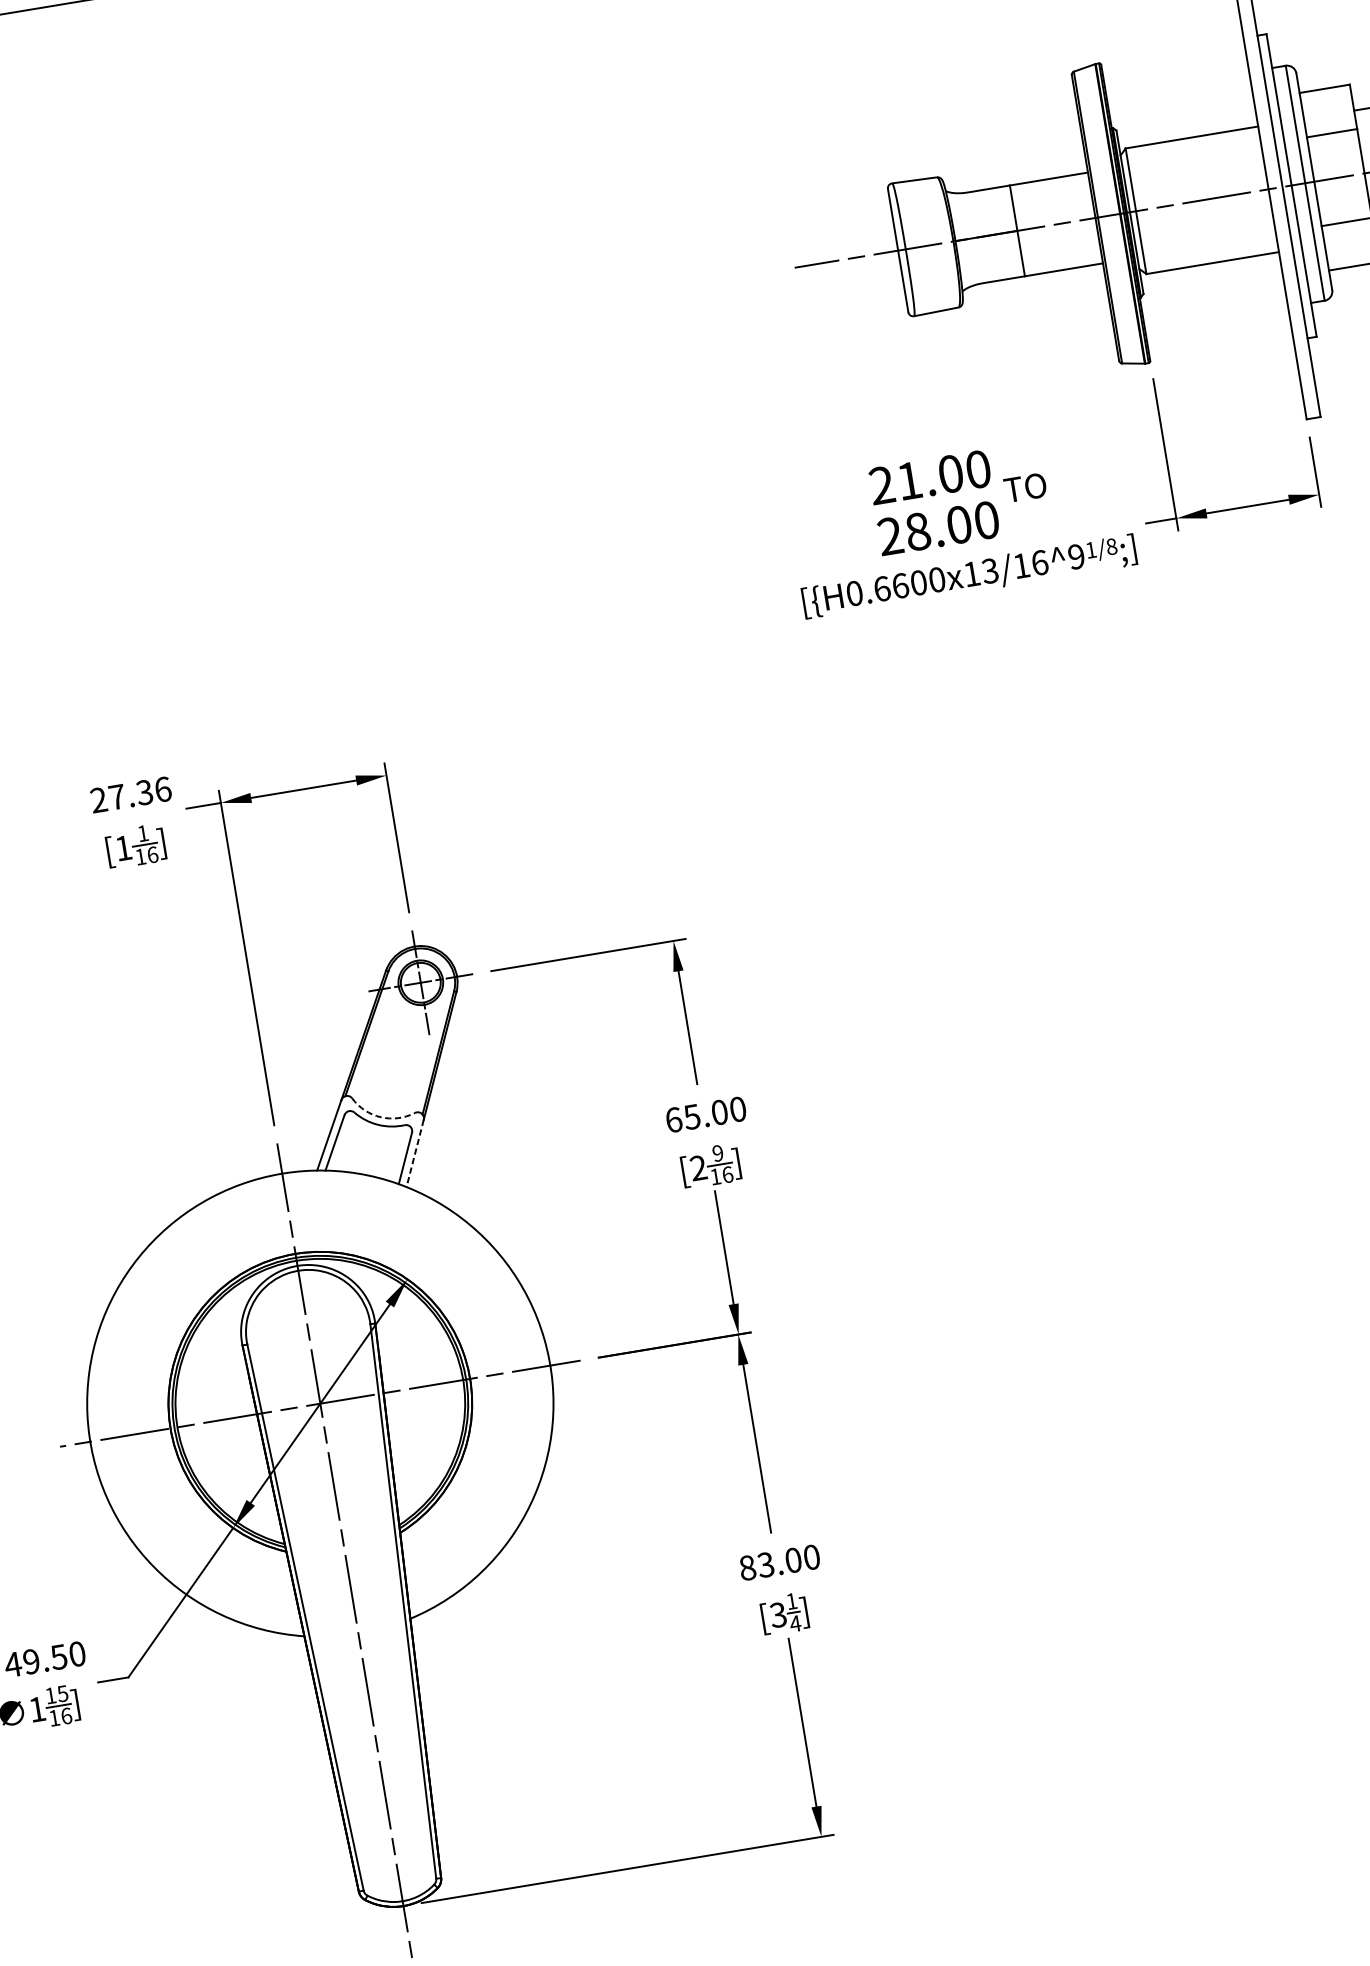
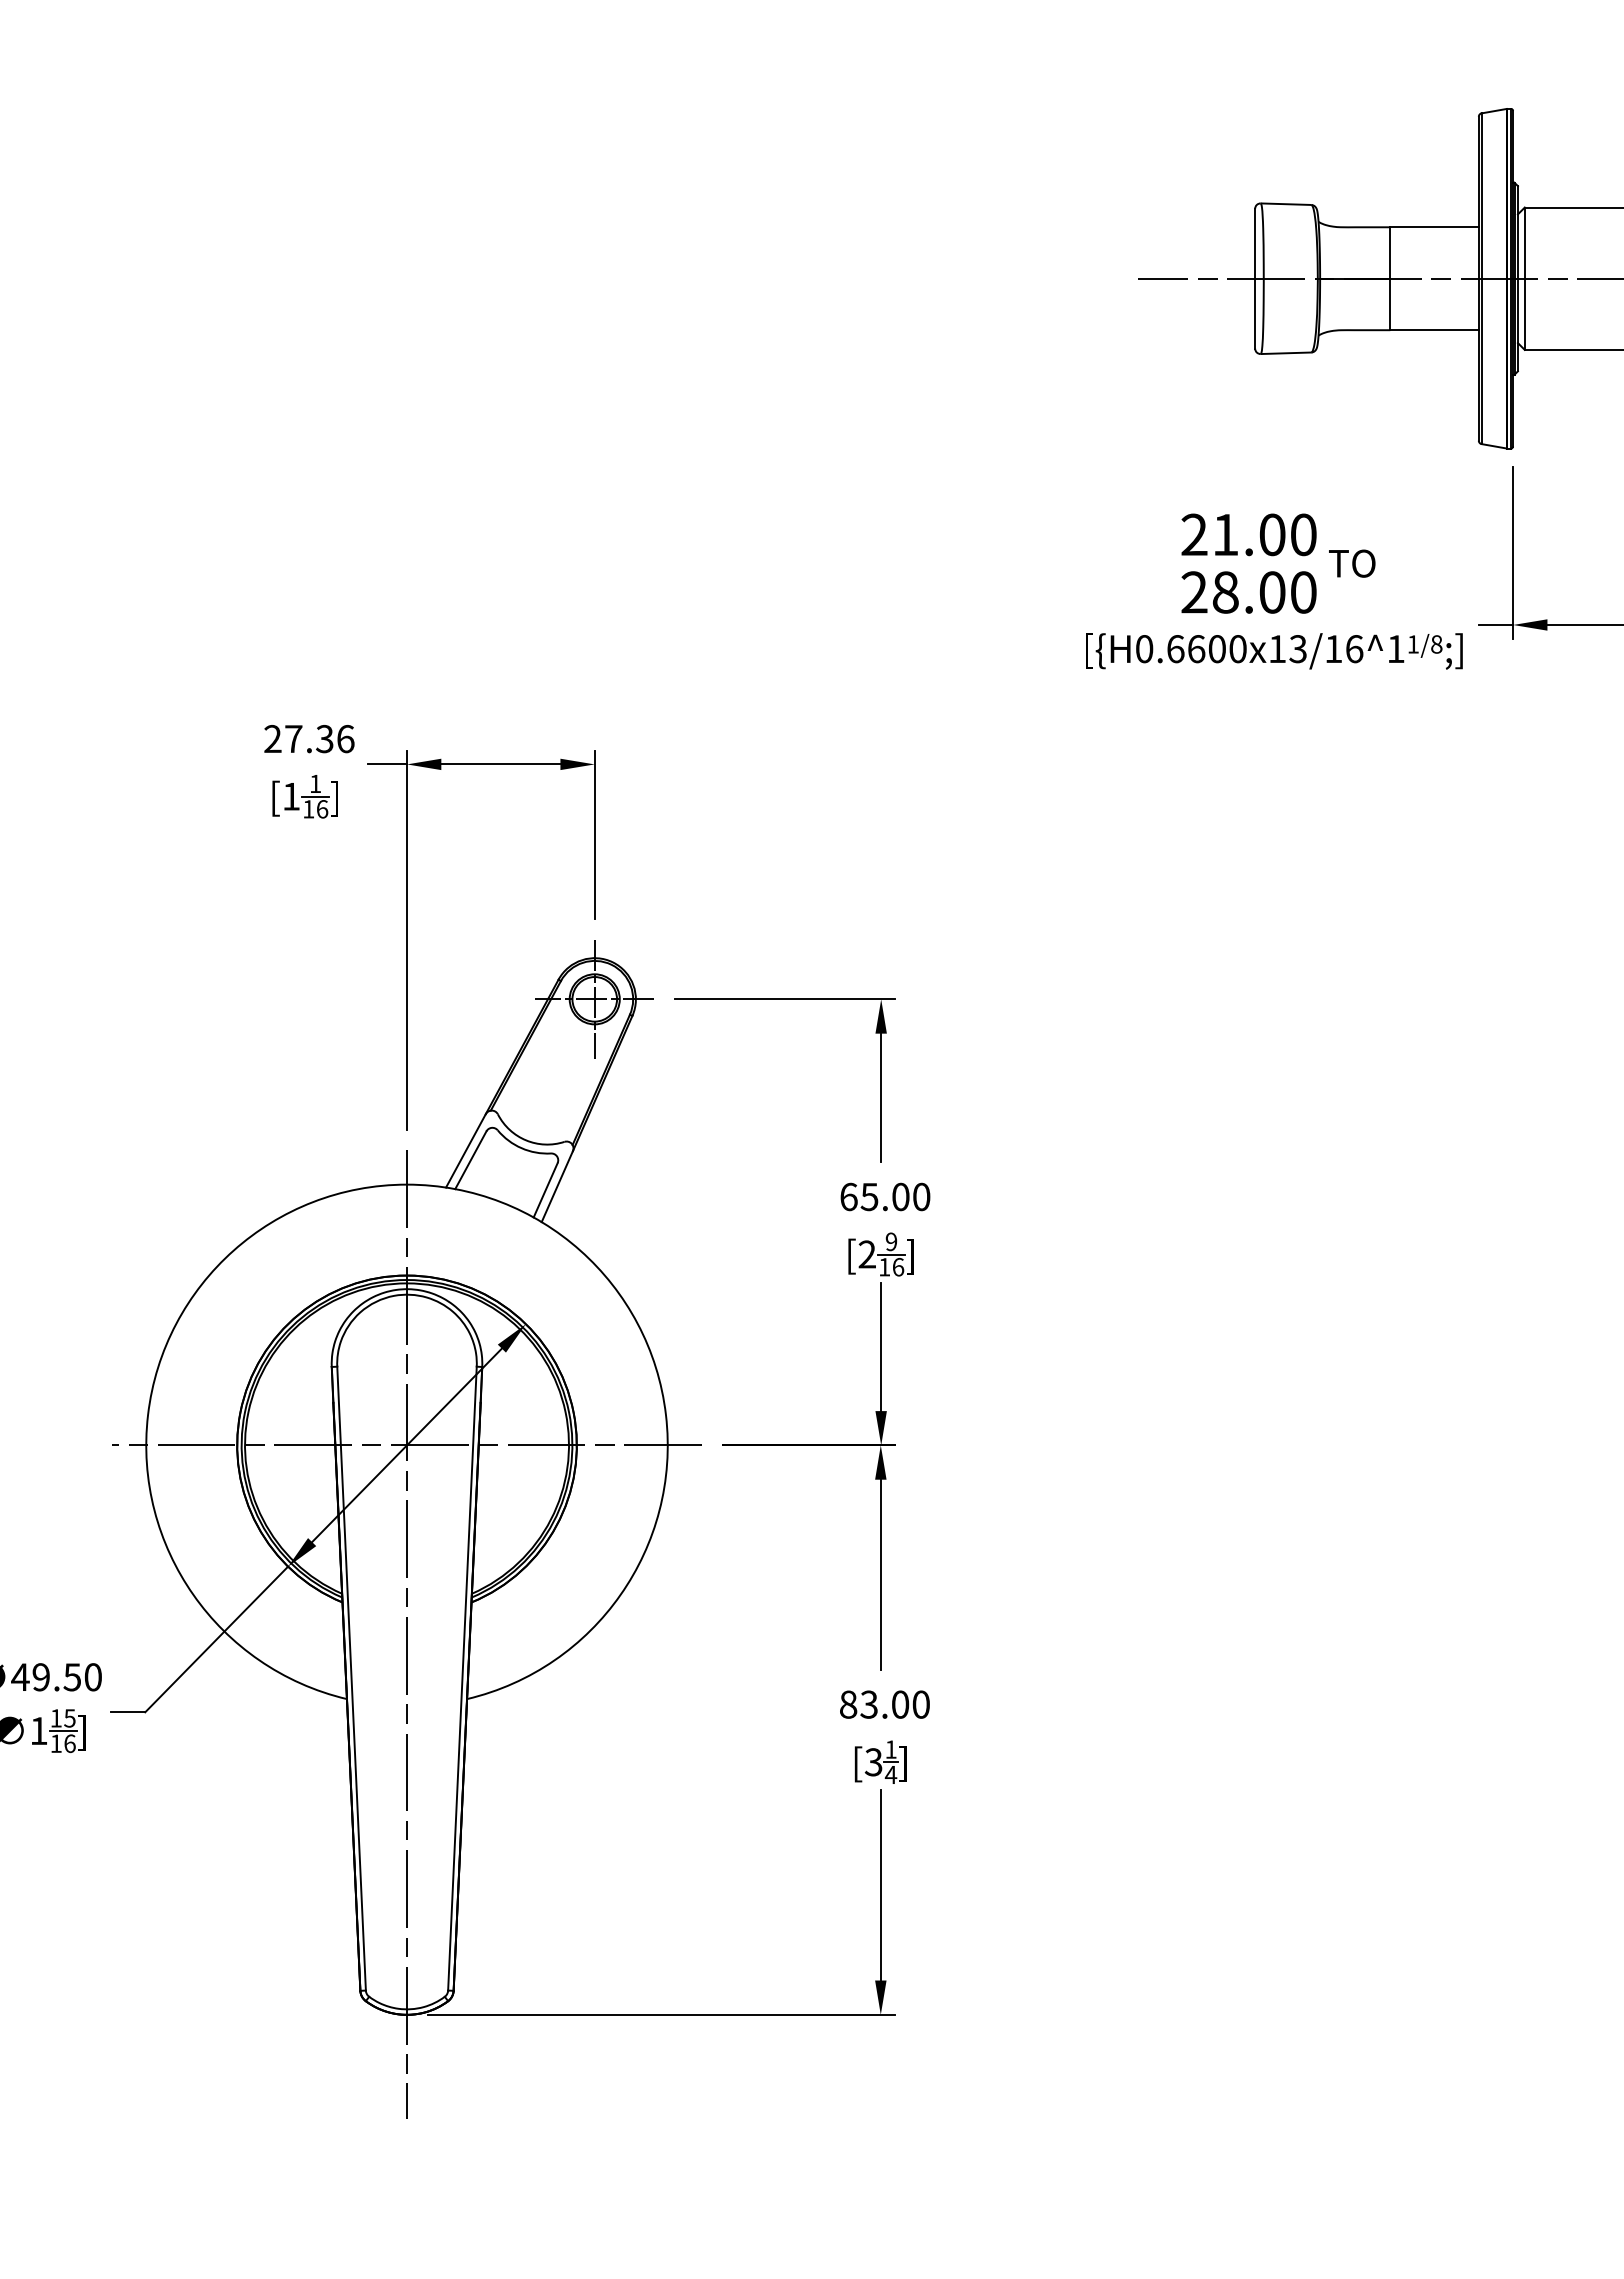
text: (1076, 557) -> (1395, 649), 9 -> 1
arc: (381, 1117) -> (526, 1140), dashed -> solid
line: (415, 1153) -> (557, 1186), dashed -> solid

